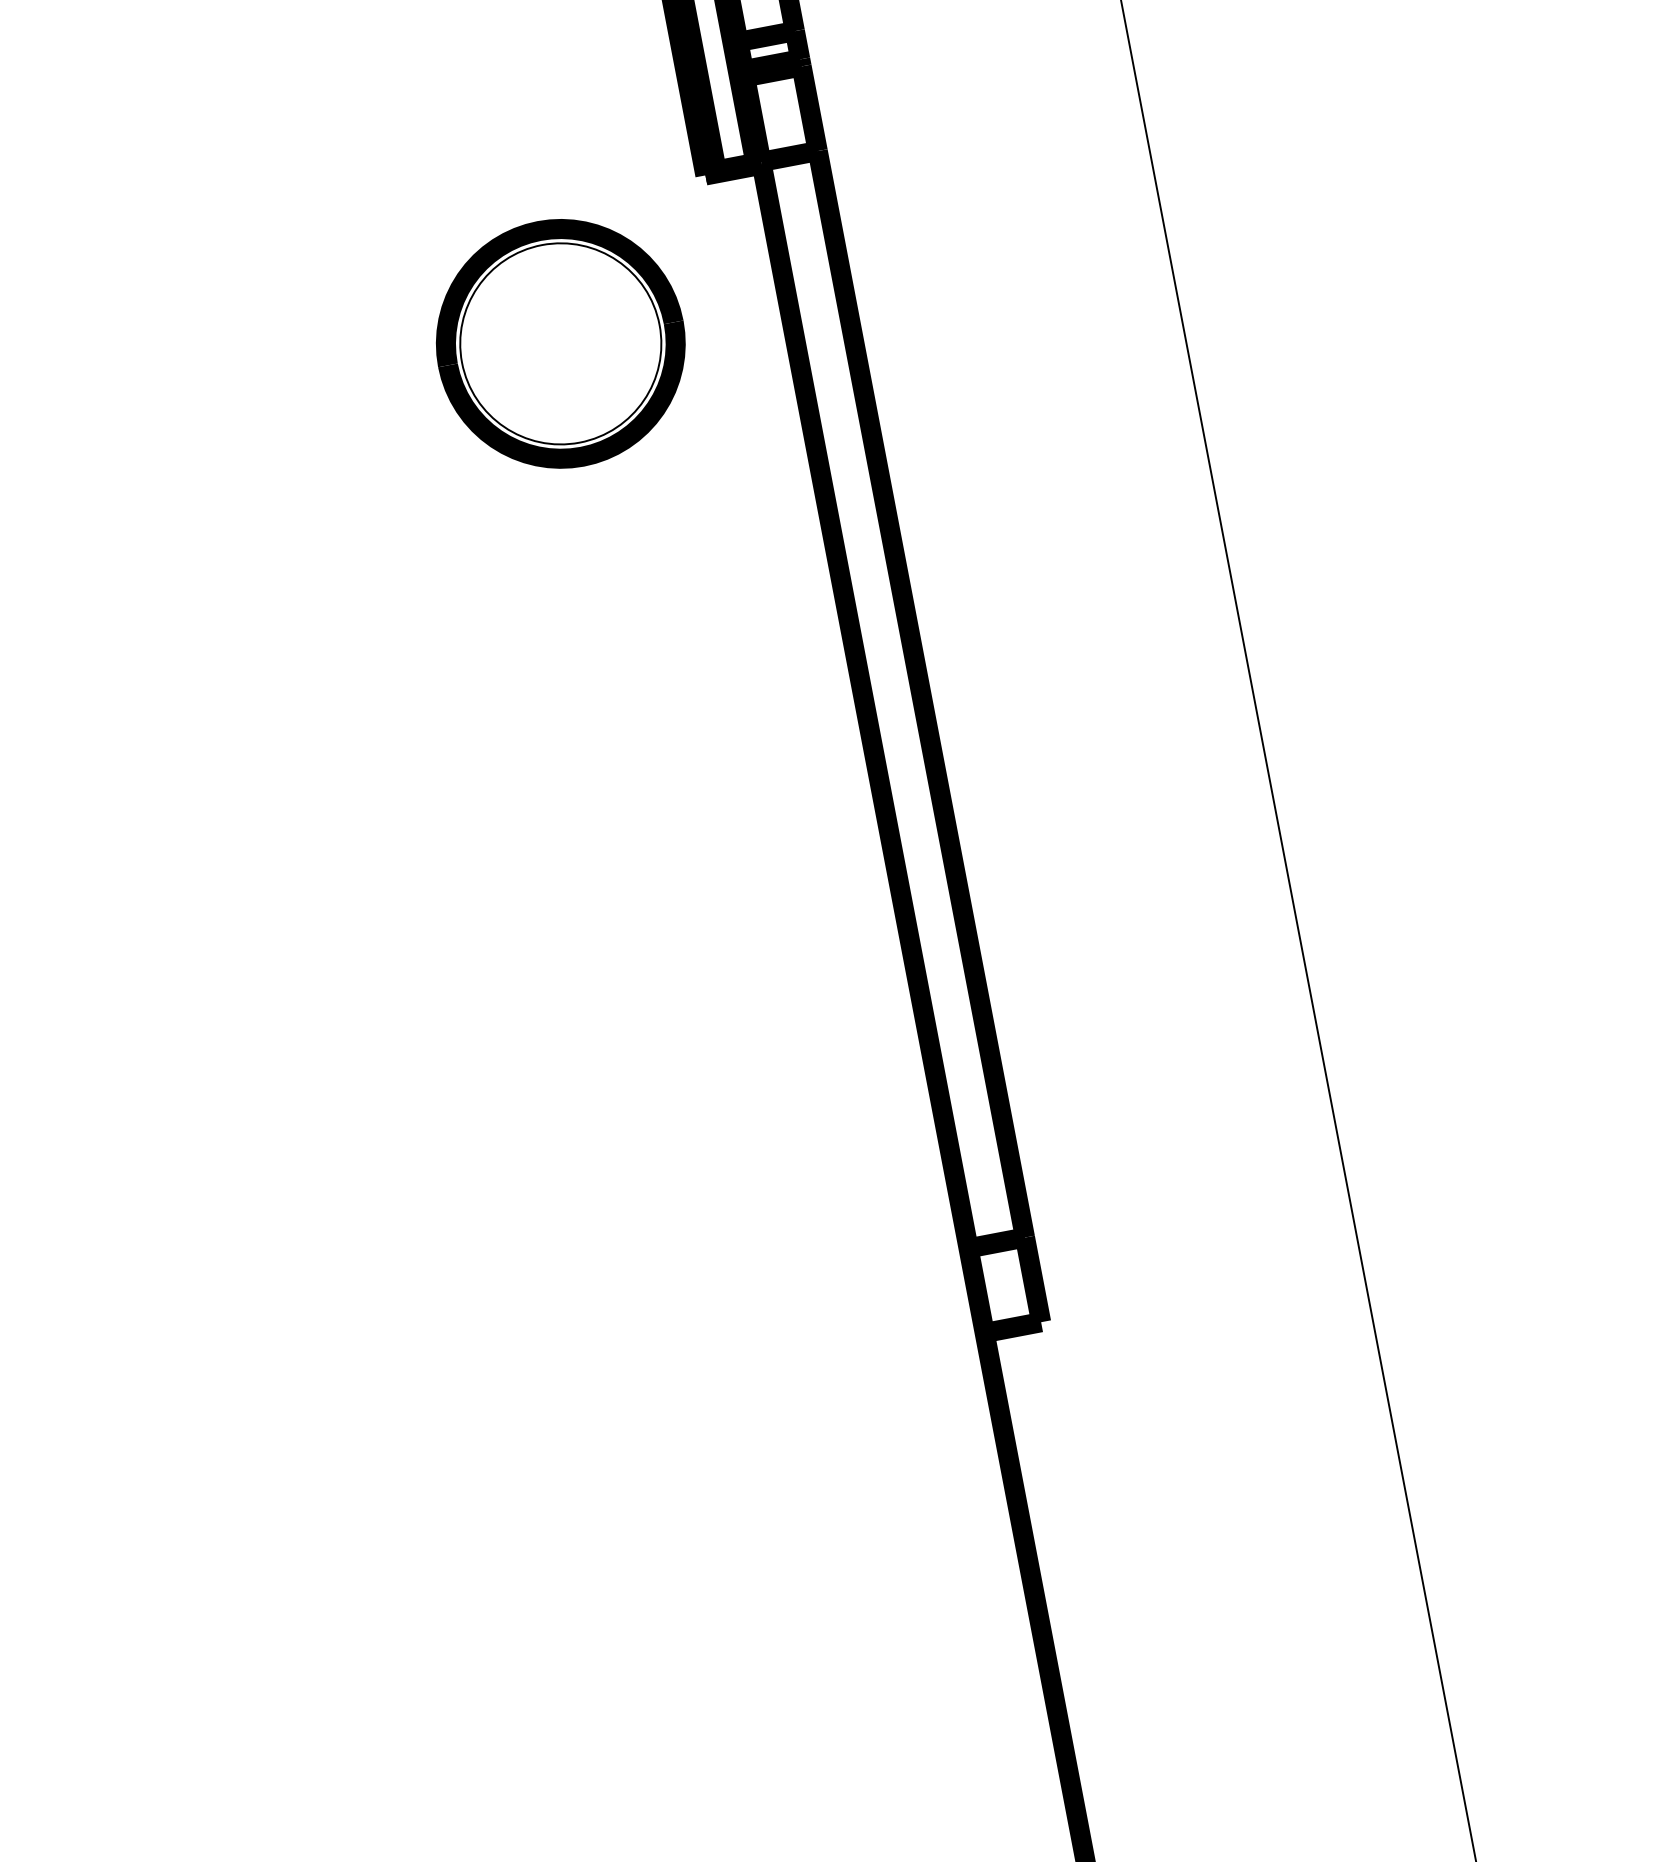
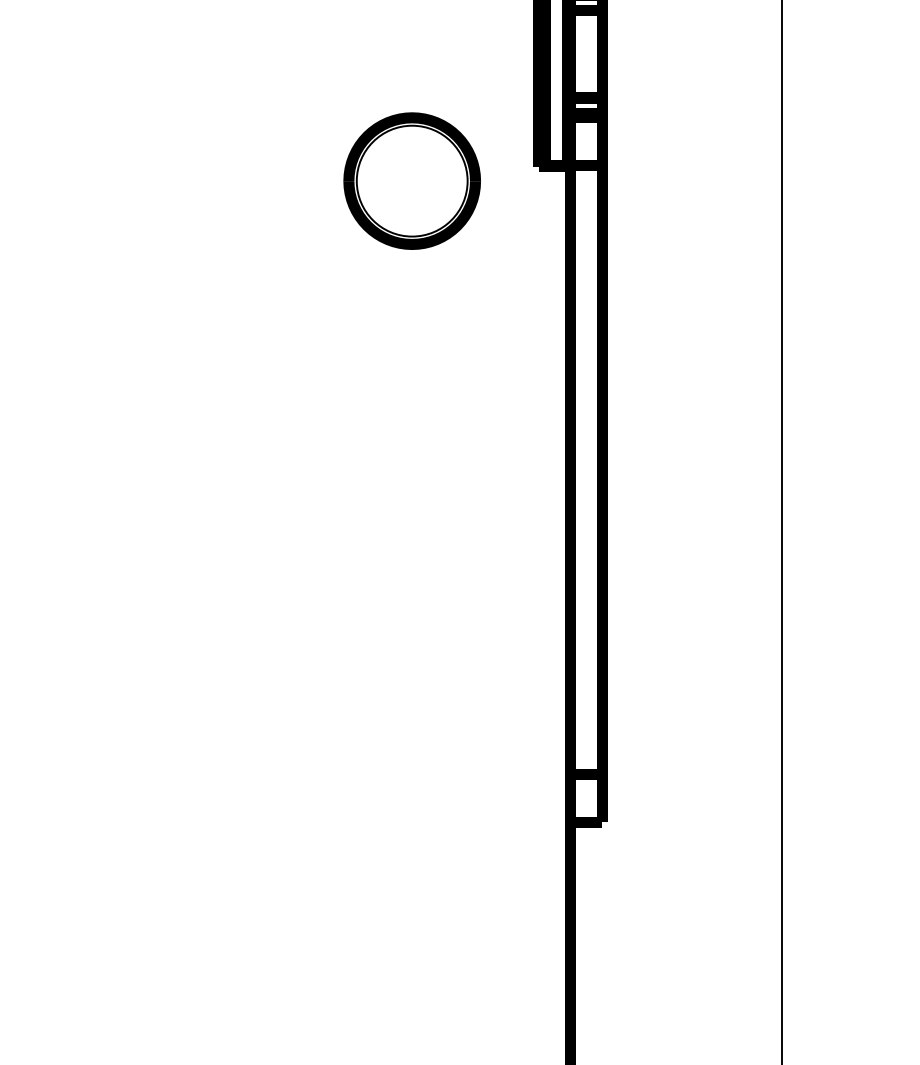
part: (559, 342) -> (411, 180), moved

